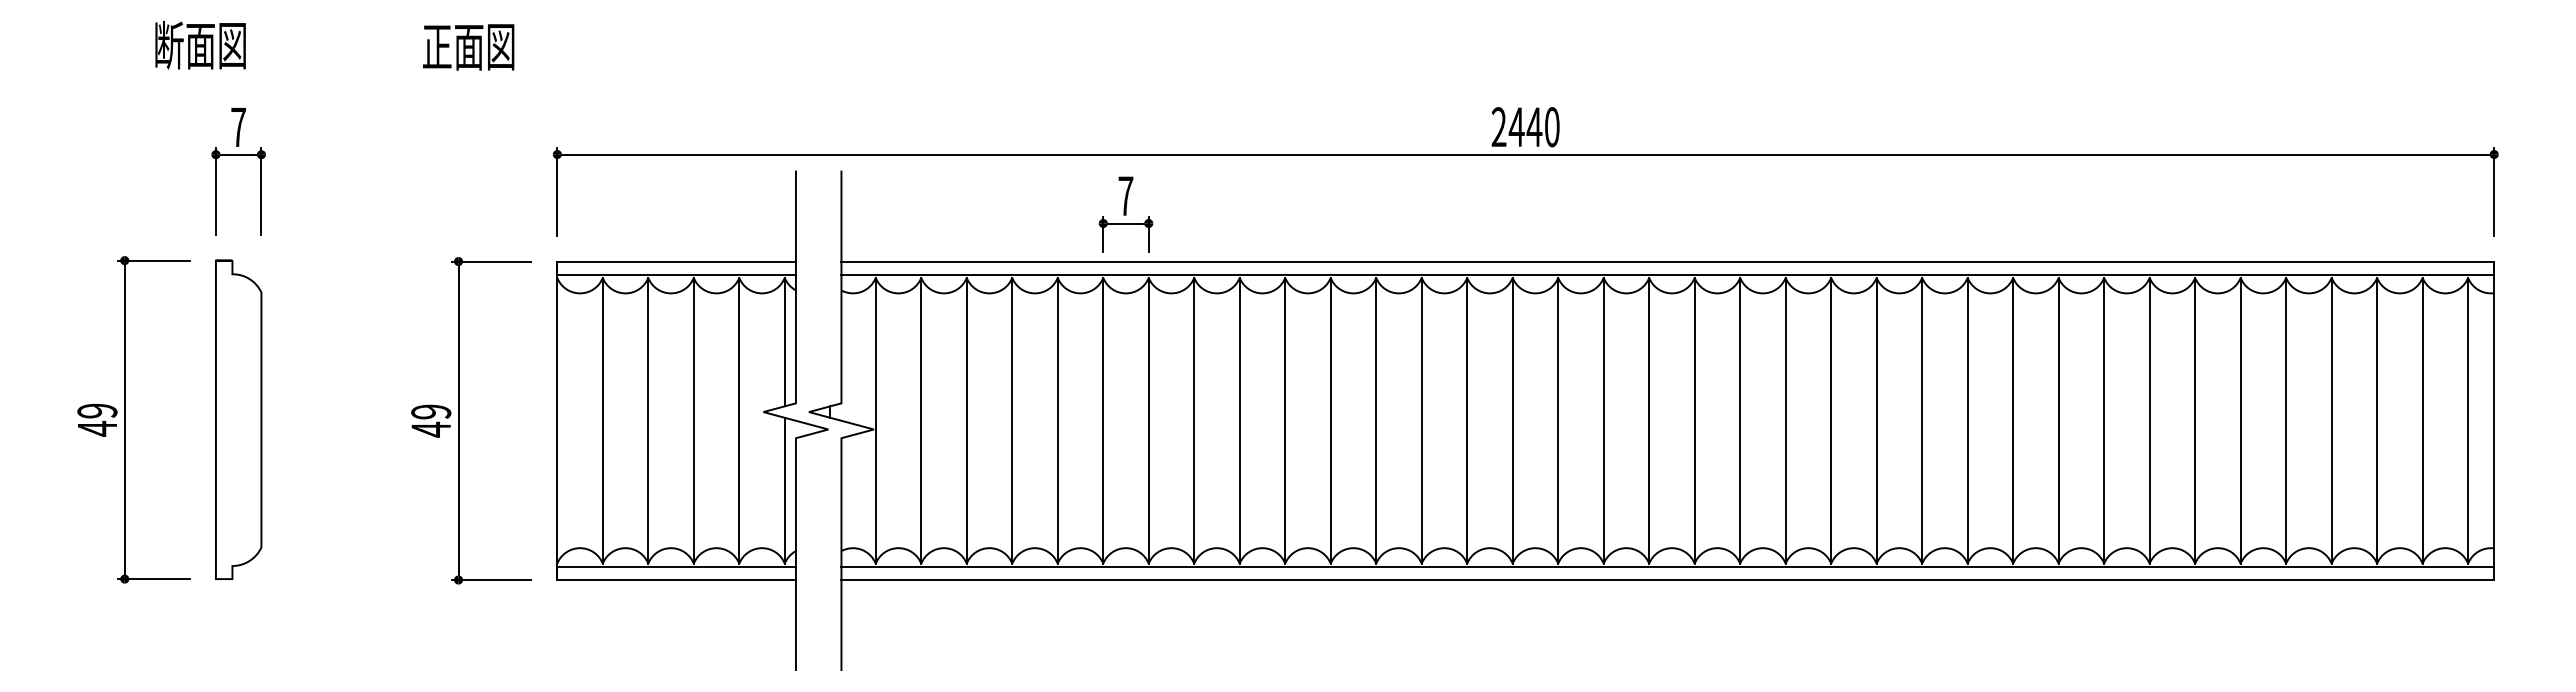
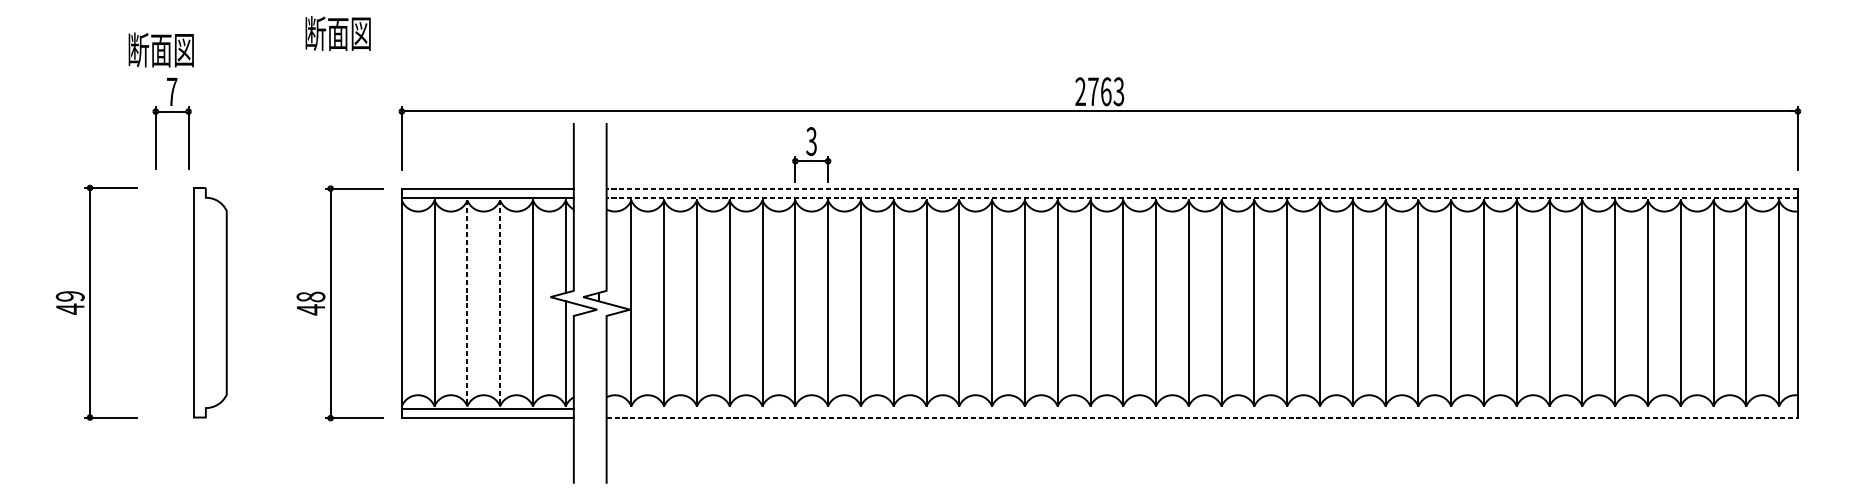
text: (200, 45) -> (161, 50), moved
text: (437, 46) -> (315, 33), 正面図 -> 断面図
text: (1533, 127) -> (1105, 92), 2440 -> 2763
text: (1125, 196) -> (811, 141), 7 -> 3
line: (1667, 261) -> (1202, 188), solid -> dashed
line: (1667, 274) -> (1202, 197), solid -> dashed
text: (431, 411) -> (311, 296), 49 -> 48
curve: (216, 419) -> (194, 302), moved
line: (648, 420) -> (467, 303), solid -> dashed
line: (693, 420) -> (499, 303), solid -> dashed
line: (1667, 567) -> (1202, 409), removed
line: (1668, 580) -> (1202, 418), solid -> dashed

